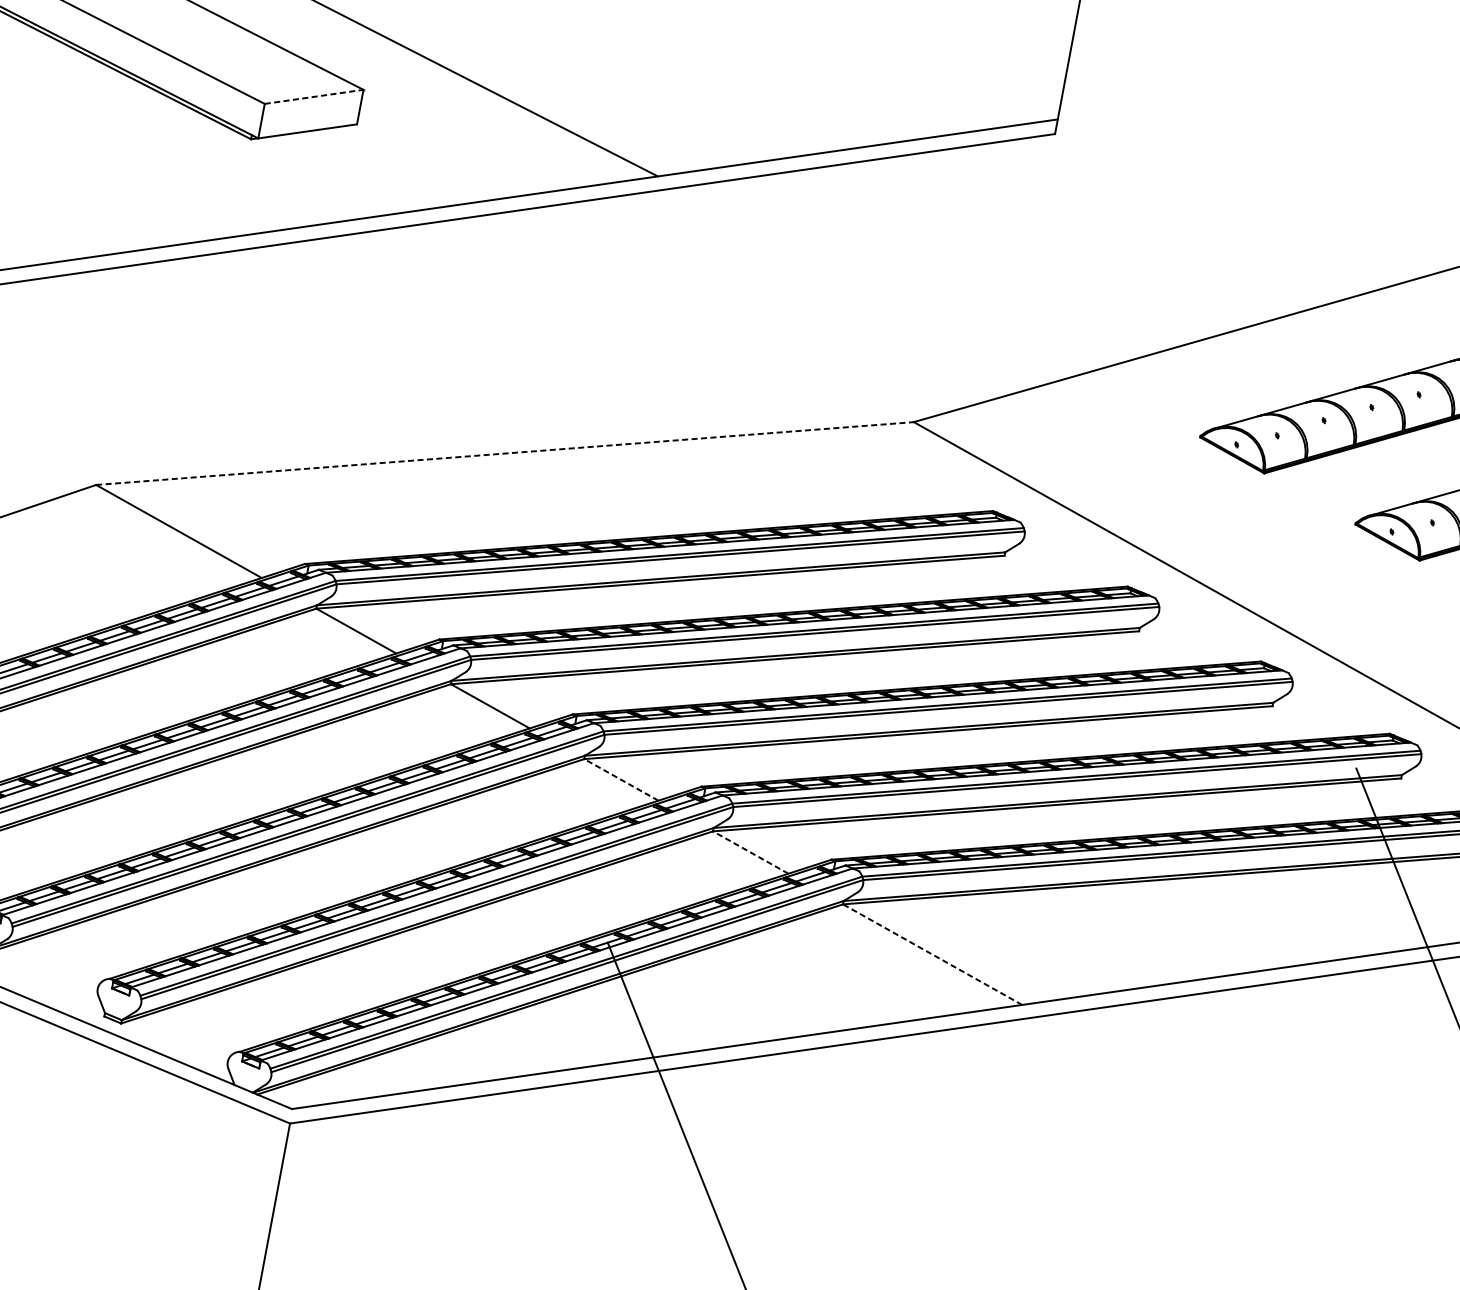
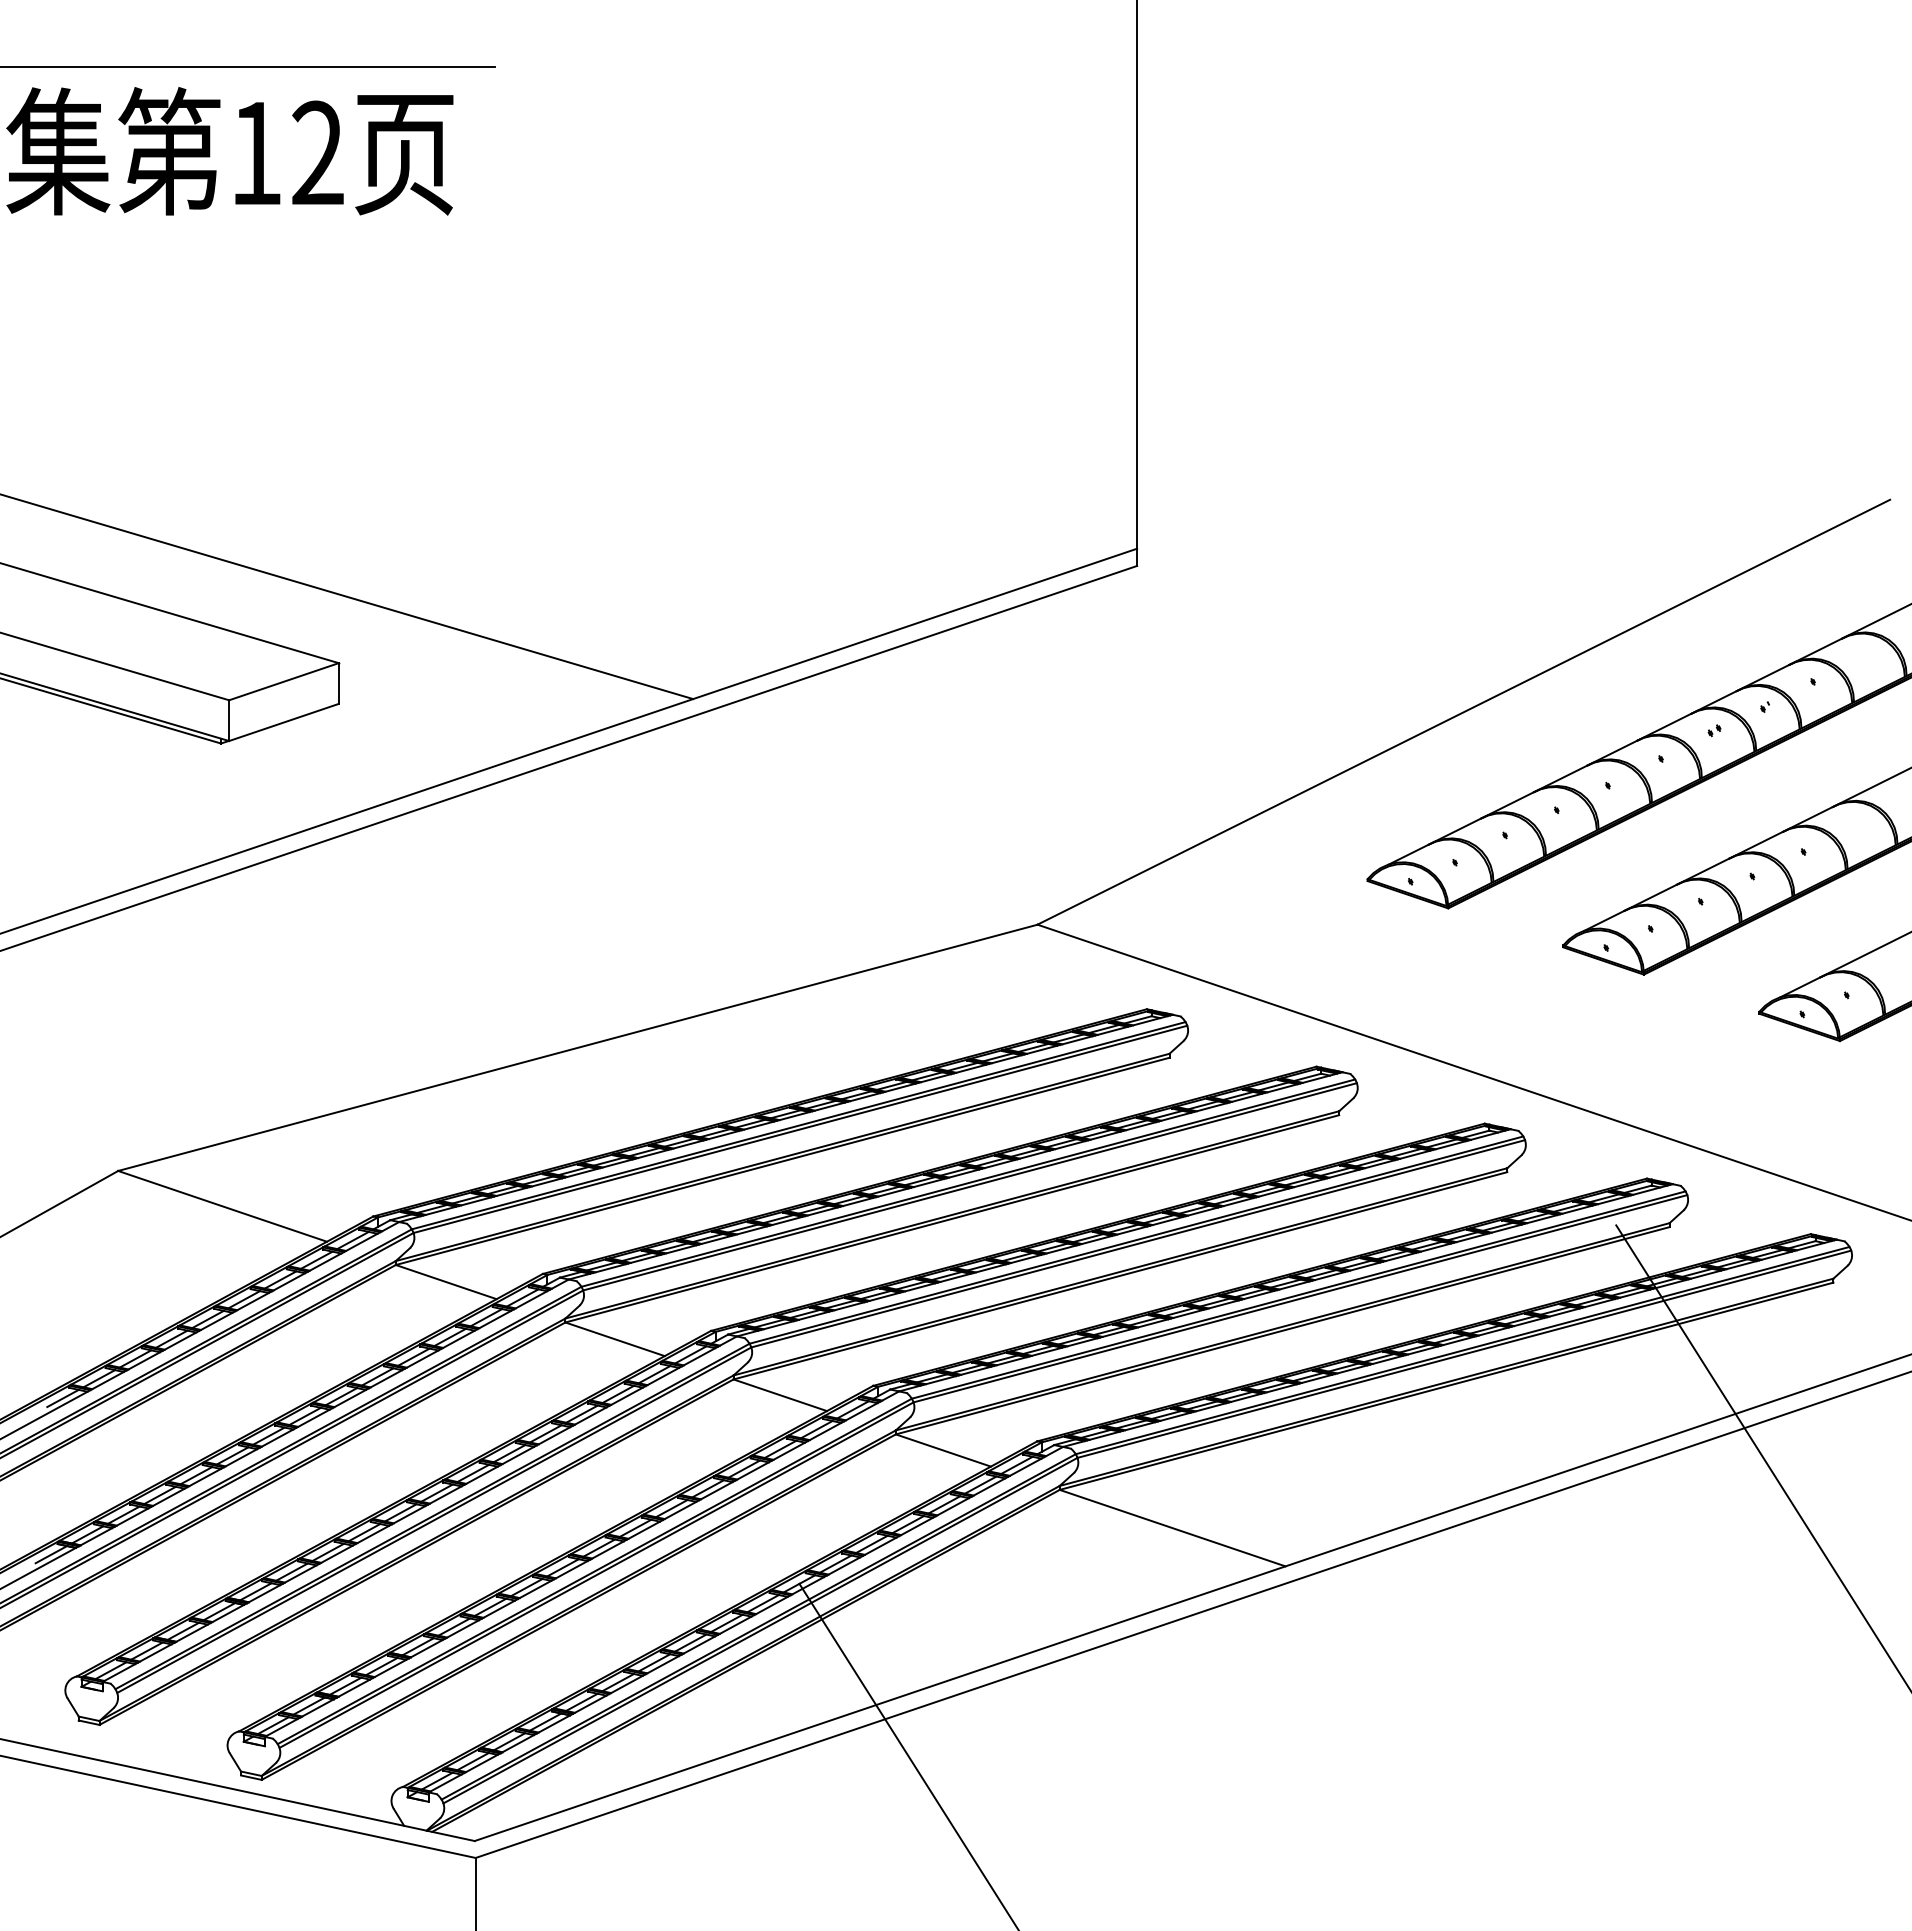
line: (313, 96) -> (283, 681), dashed -> solid
line: (504, 453) -> (577, 1047), dashed -> solid
line: (620, 779) -> (779, 1395), dashed -> solid
line: (750, 852) -> (942, 1450), dashed -> solid
line: (932, 954) -> (1172, 1527), dashed -> solid

